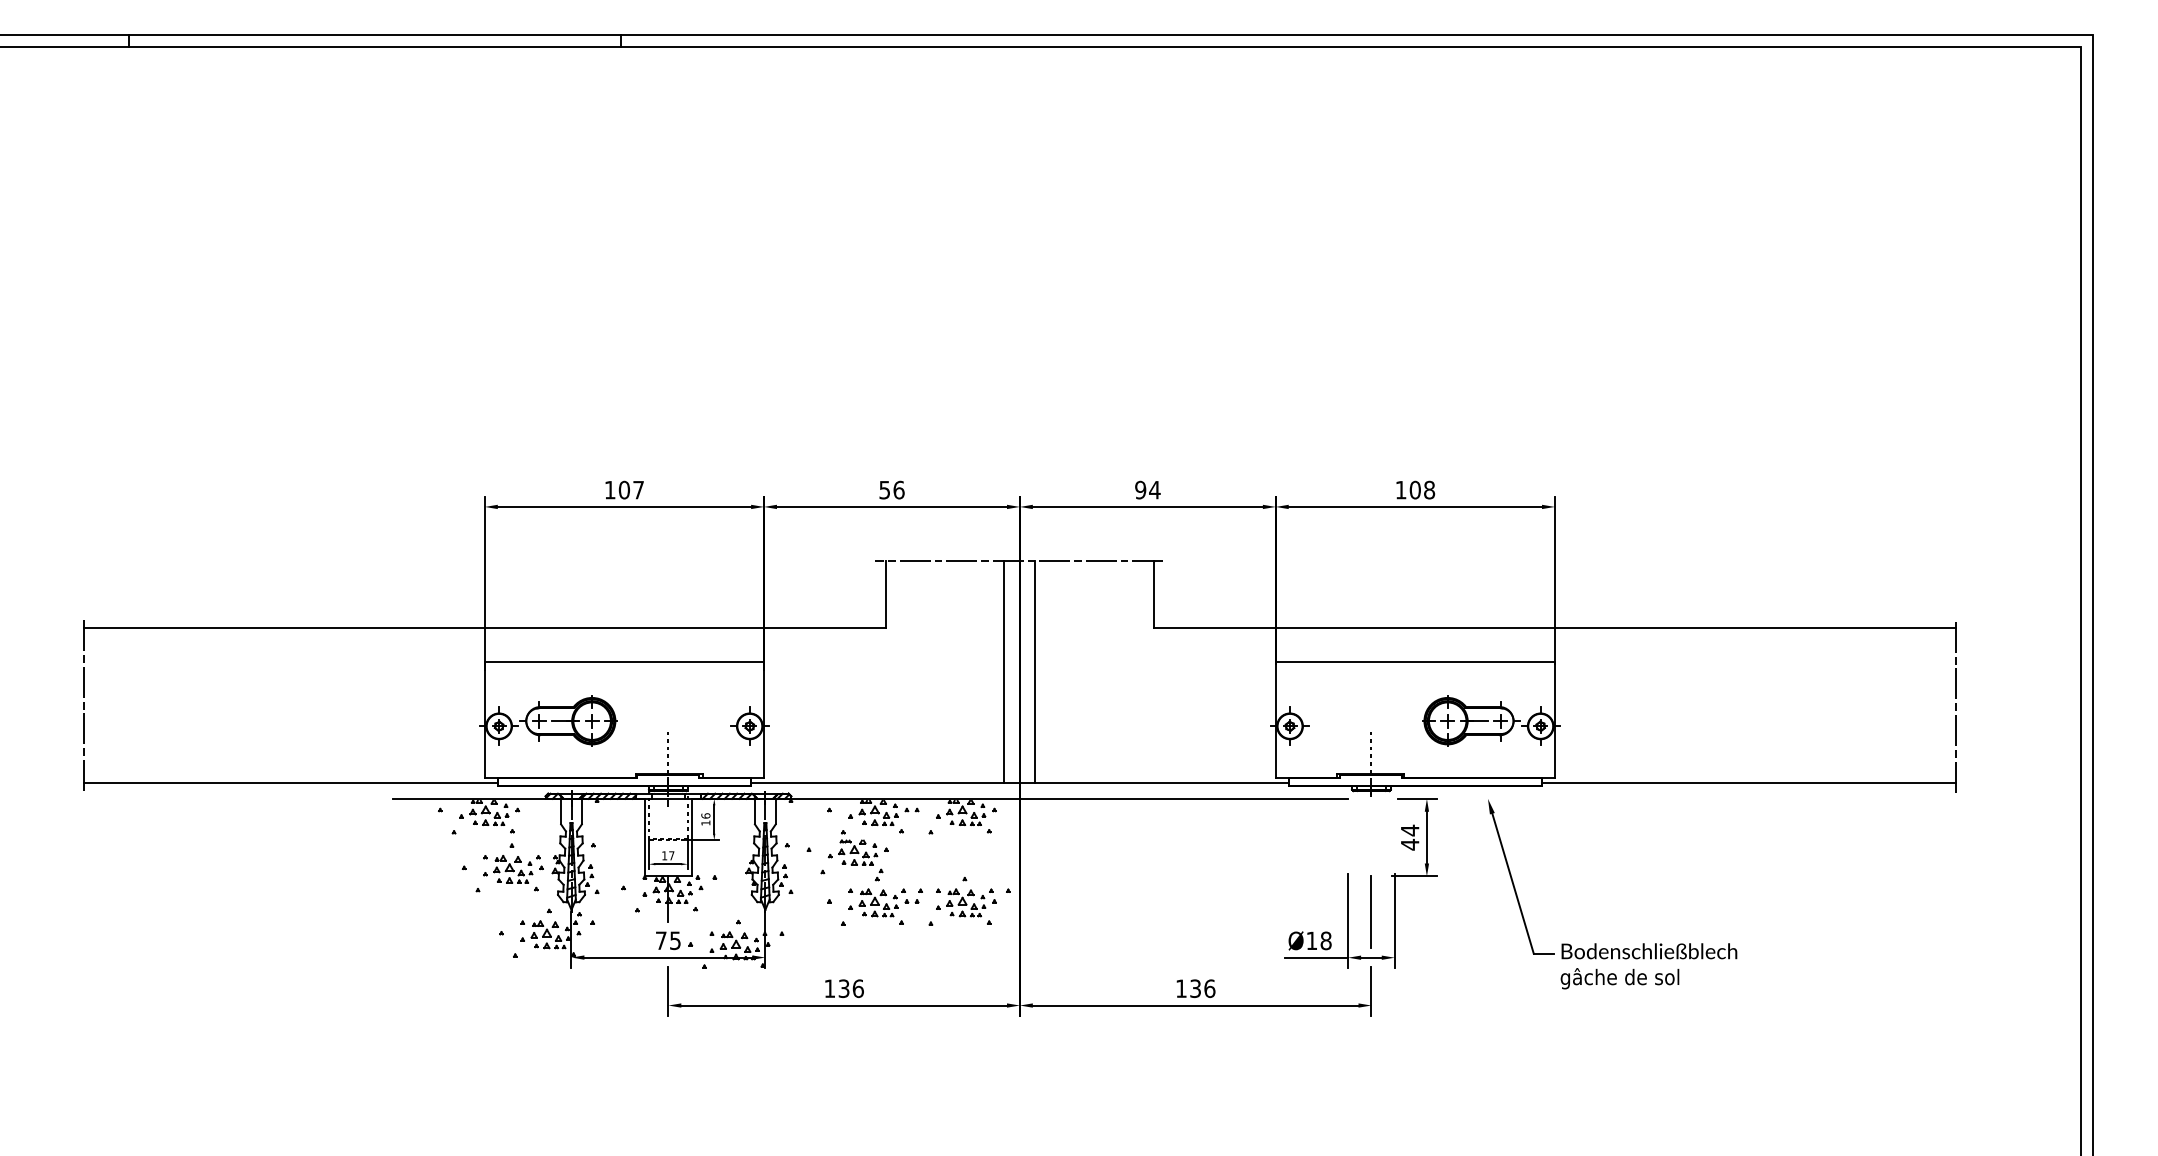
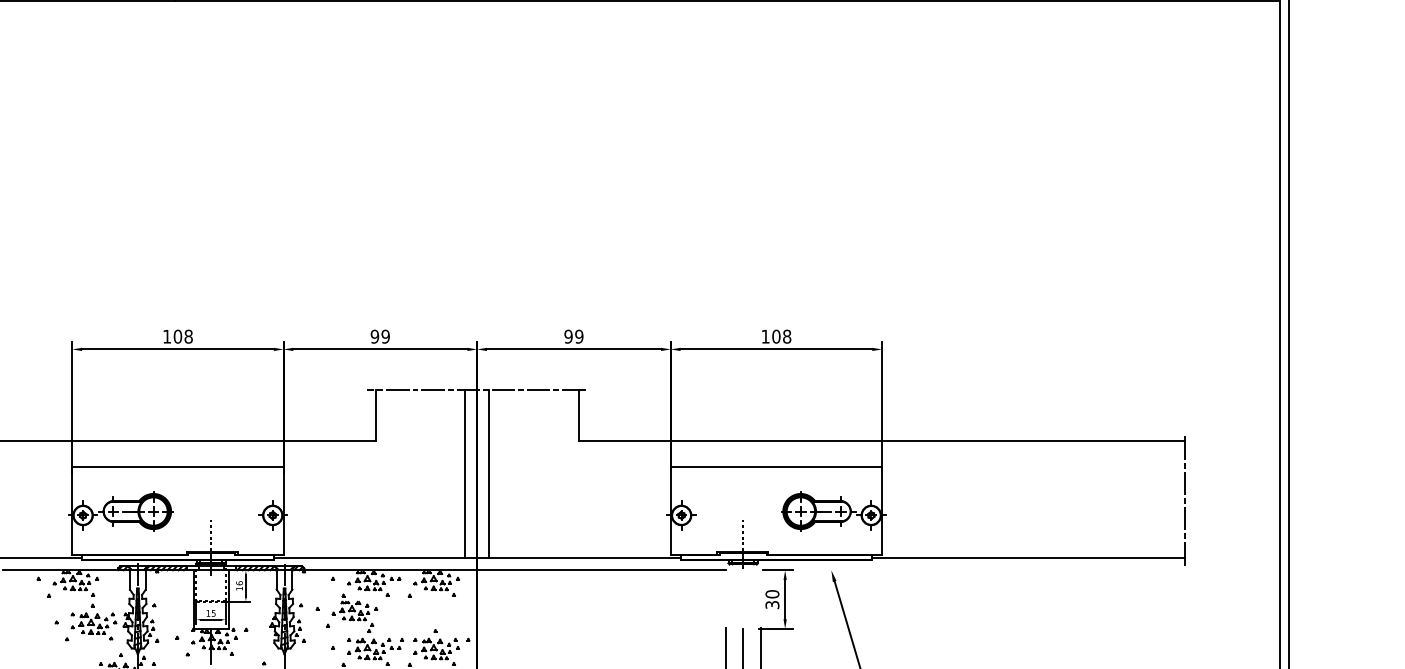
text: (638, 489) -> (188, 336), 107 -> 108
text: (891, 489) -> (380, 336), 56 -> 99
text: (1154, 489) -> (579, 336), 94 -> 99
text: (1409, 837) -> (771, 599), 44 -> 30
text: (671, 855) -> (213, 613), 17 -> 15

